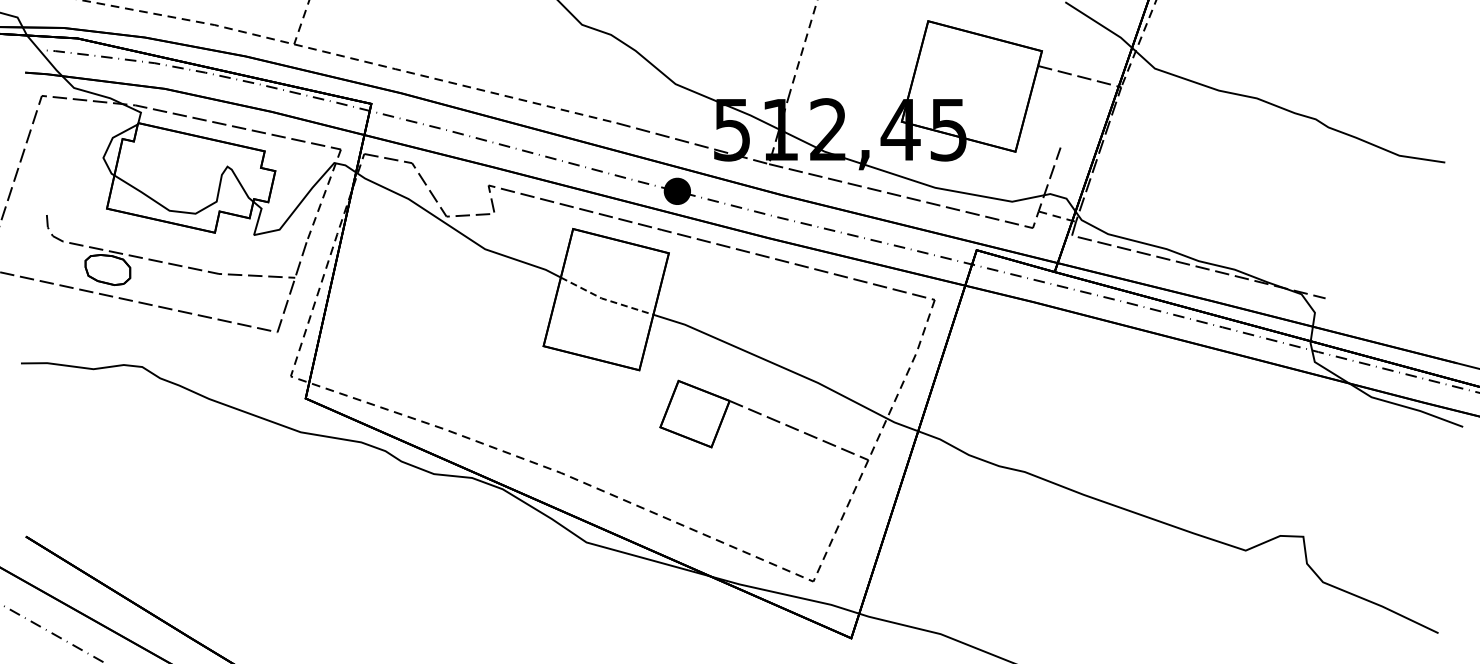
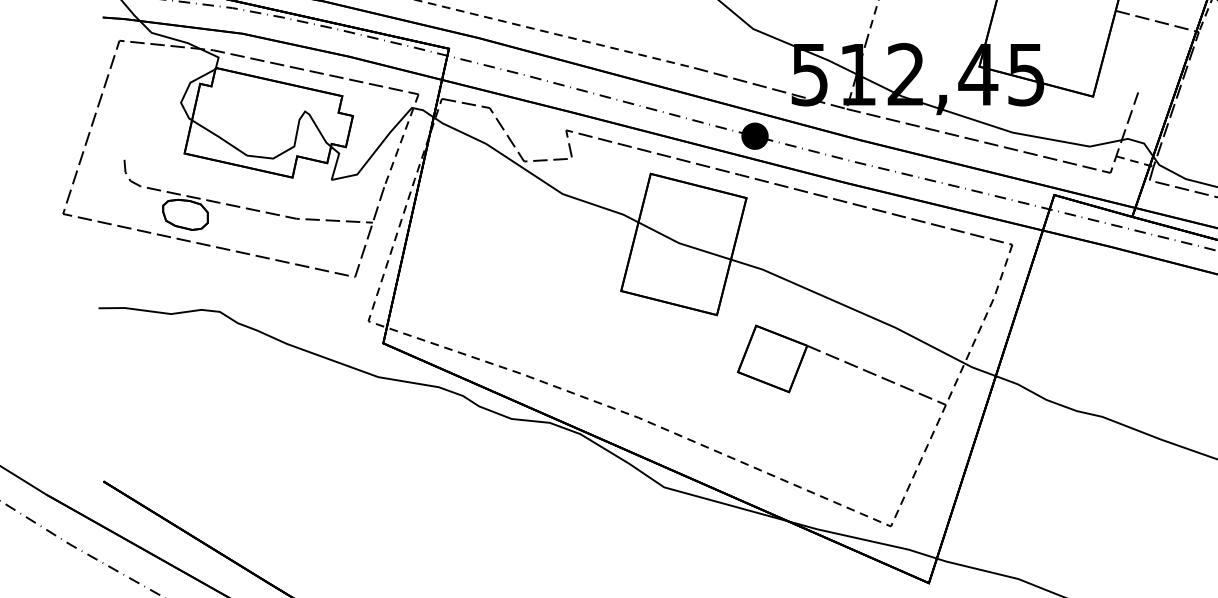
line: (605, 299) -> (683, 244), dashed -> solid

